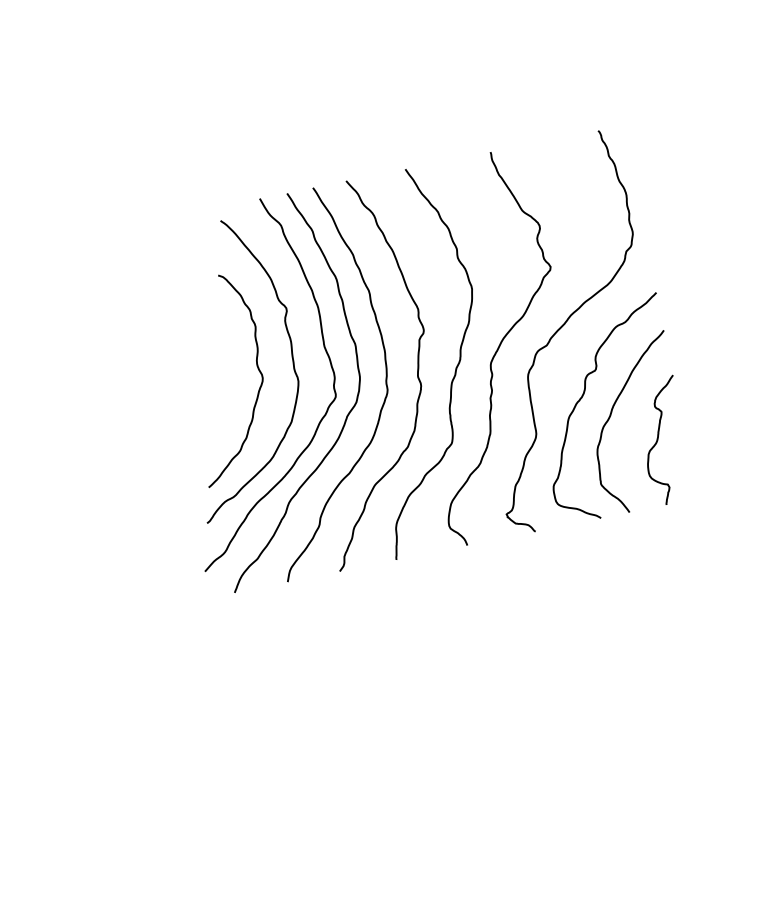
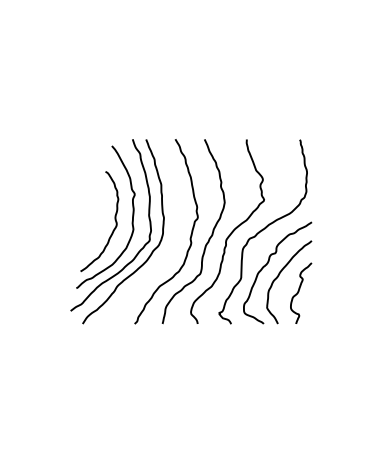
curve: (383, 376) -> (174, 235), removed

